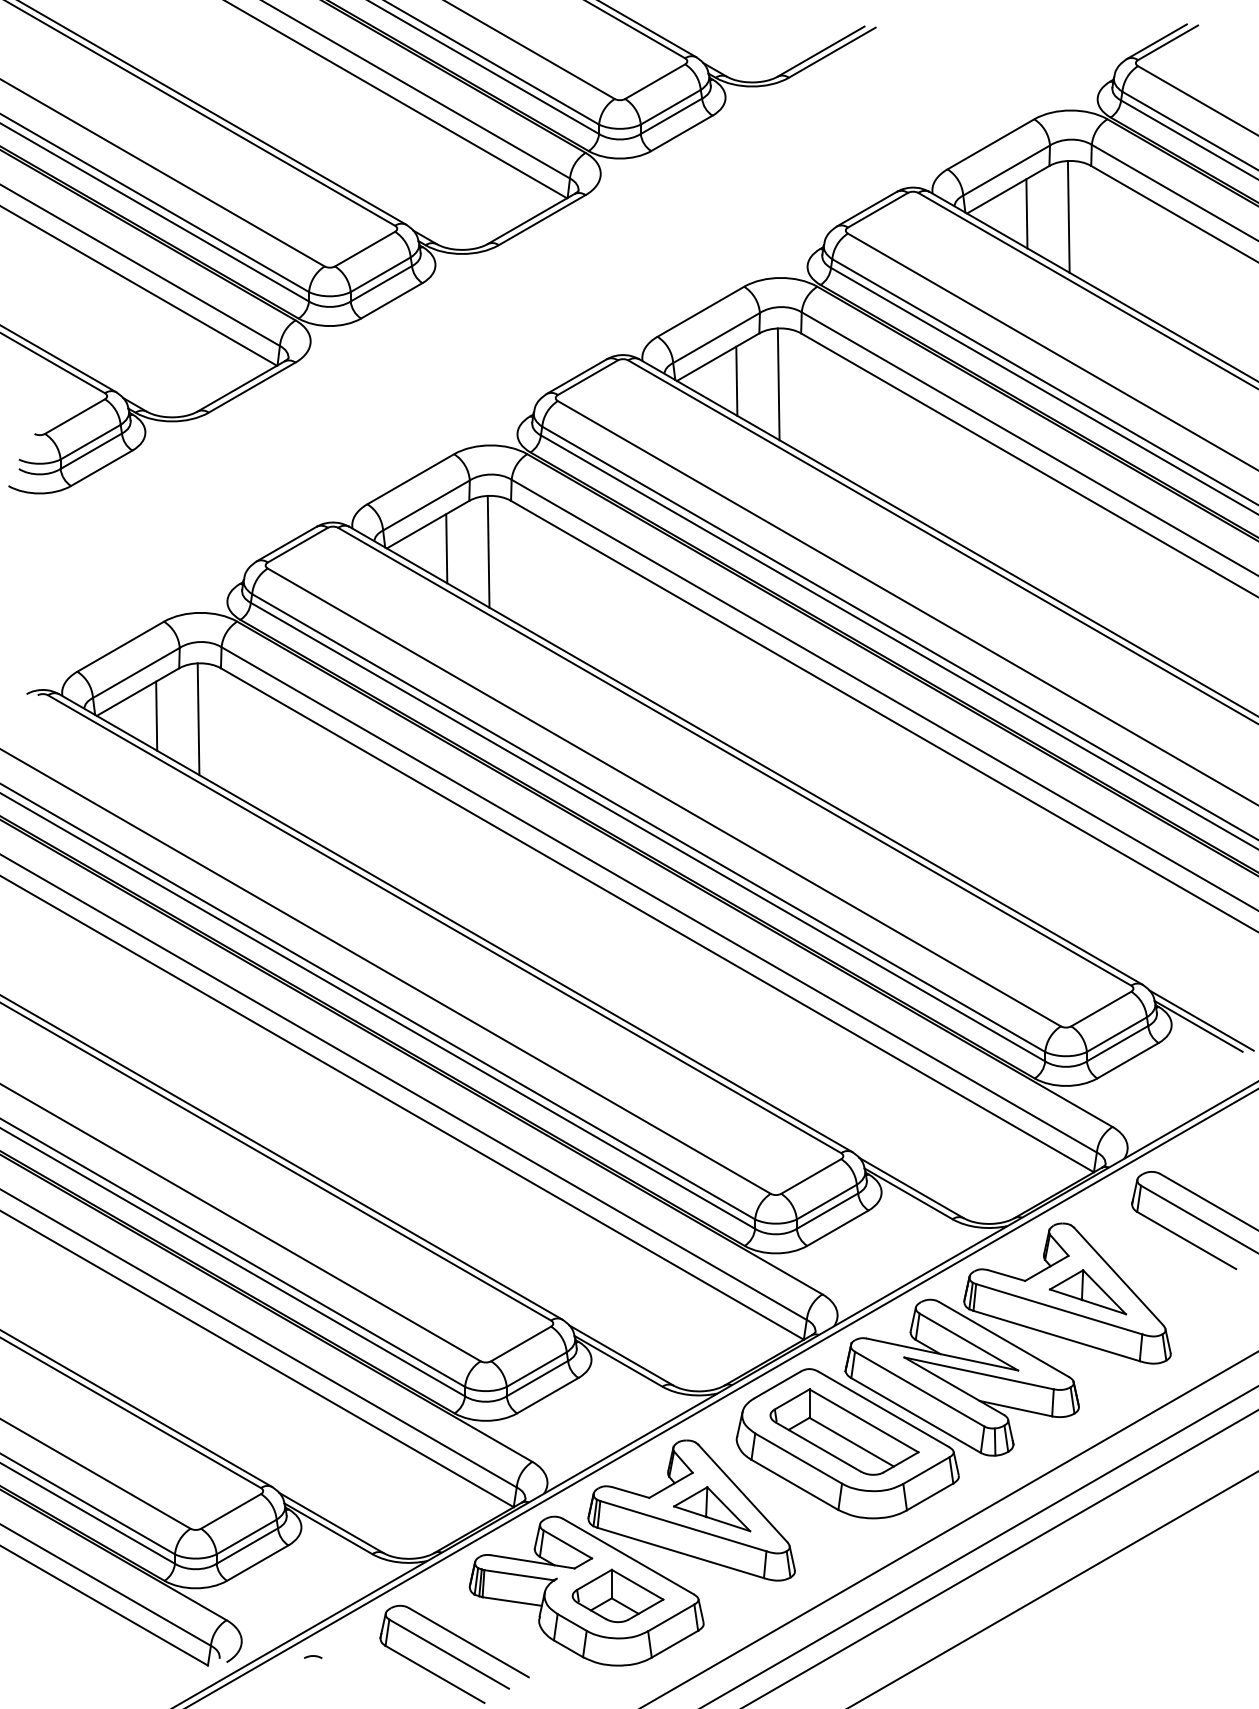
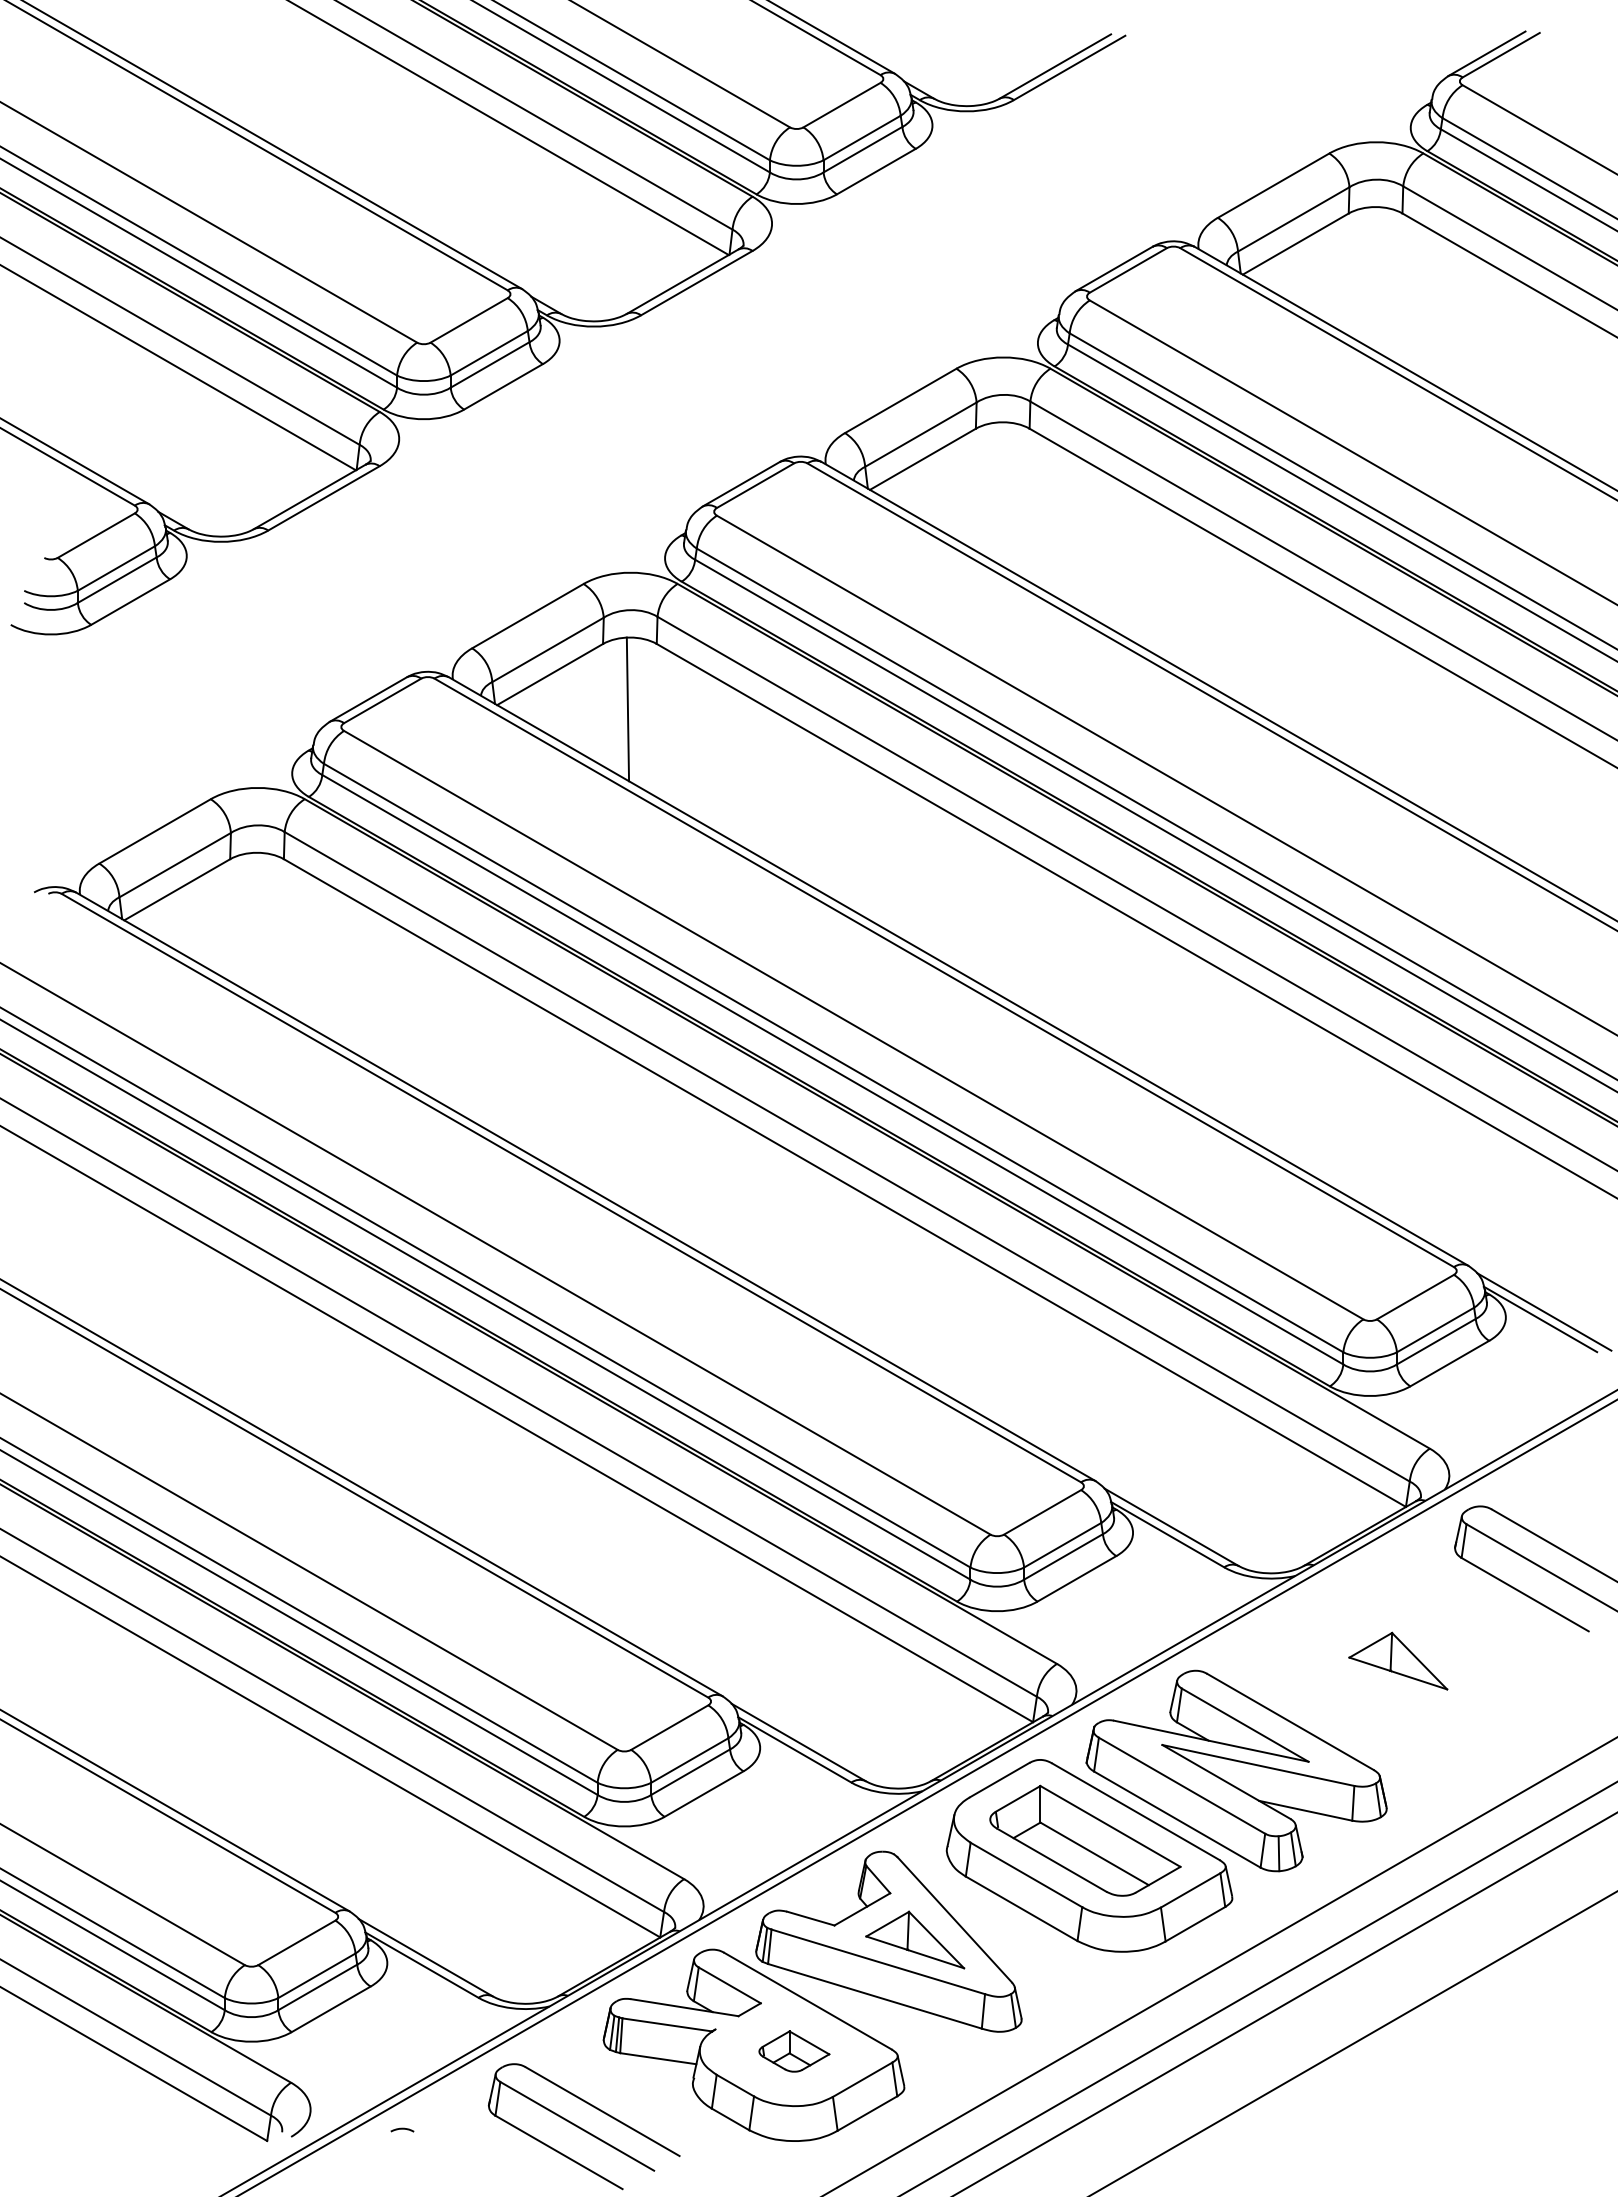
line: (1026, 213) -> (1319, 274), removed
line: (1068, 216) -> (1373, 278), removed
line: (736, 380) -> (946, 489), removed
line: (778, 384) -> (1000, 494), removed
line: (446, 548) -> (573, 705), removed
line: (156, 716) -> (200, 920), removed
line: (198, 719) -> (254, 924), removed
part: (1067, 1293) -> (1371, 1662), removed
part: (618, 1595) -> (794, 2051), size x0.6

